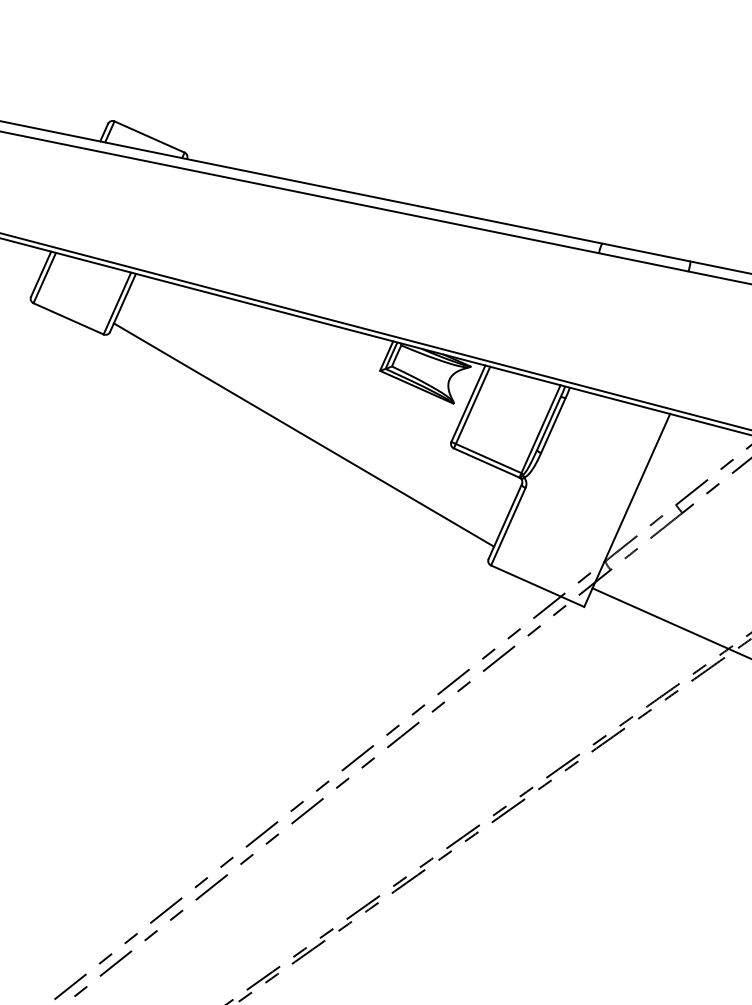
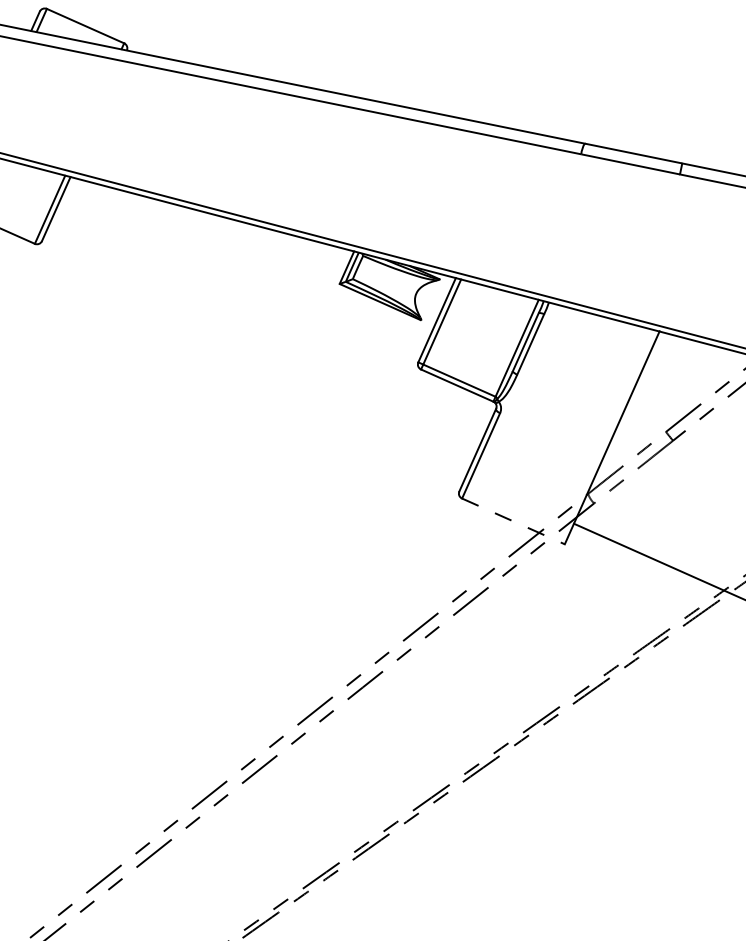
line: (303, 434) -> (255, 354), removed
line: (537, 586) -> (513, 521), solid -> dashed

